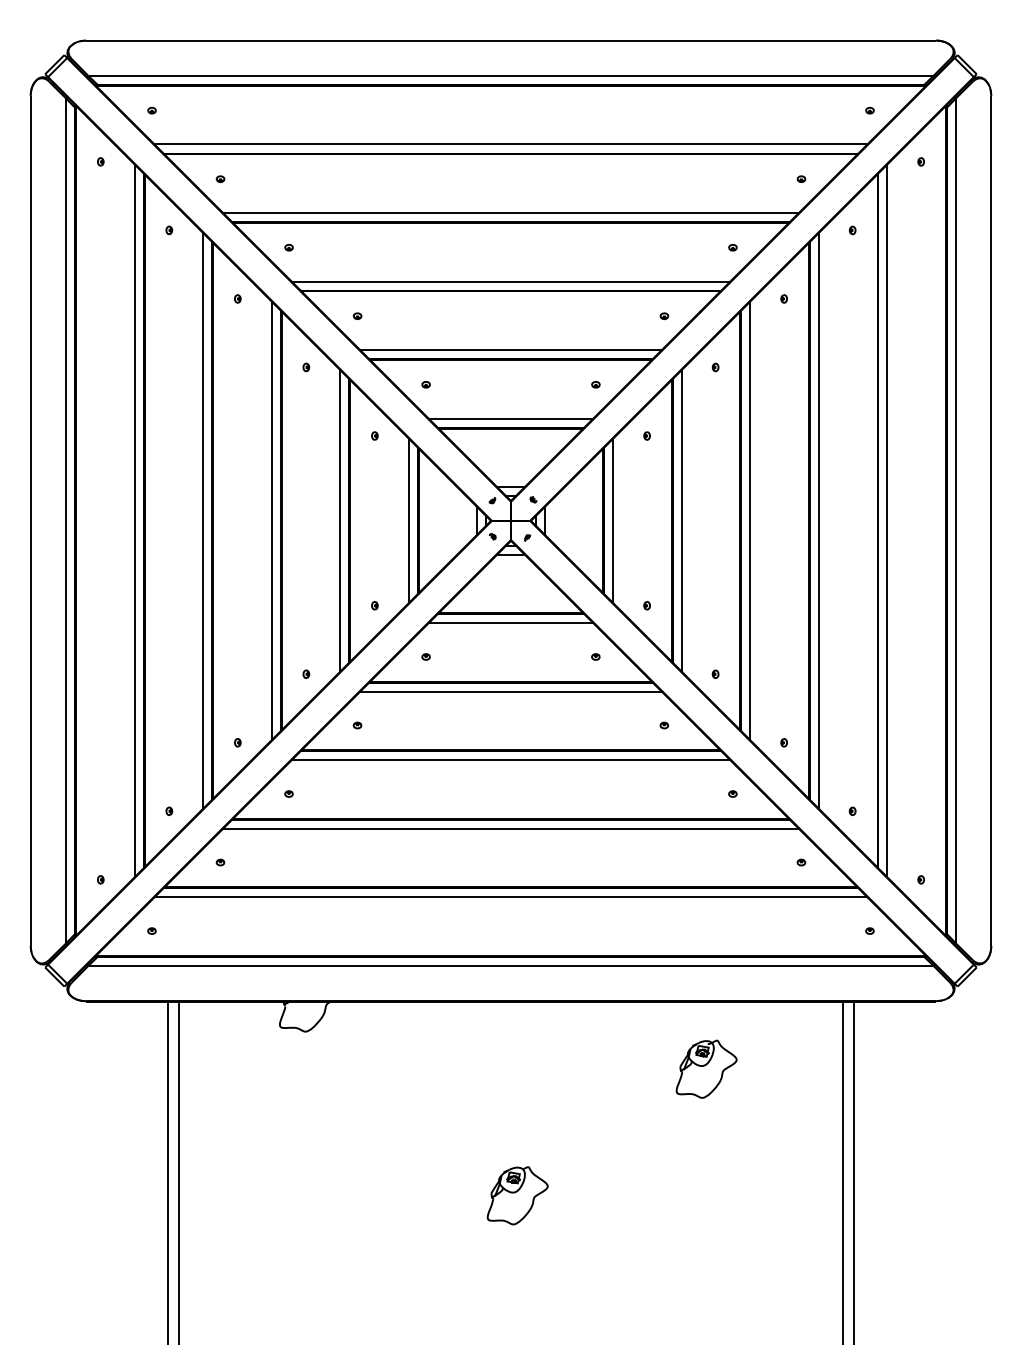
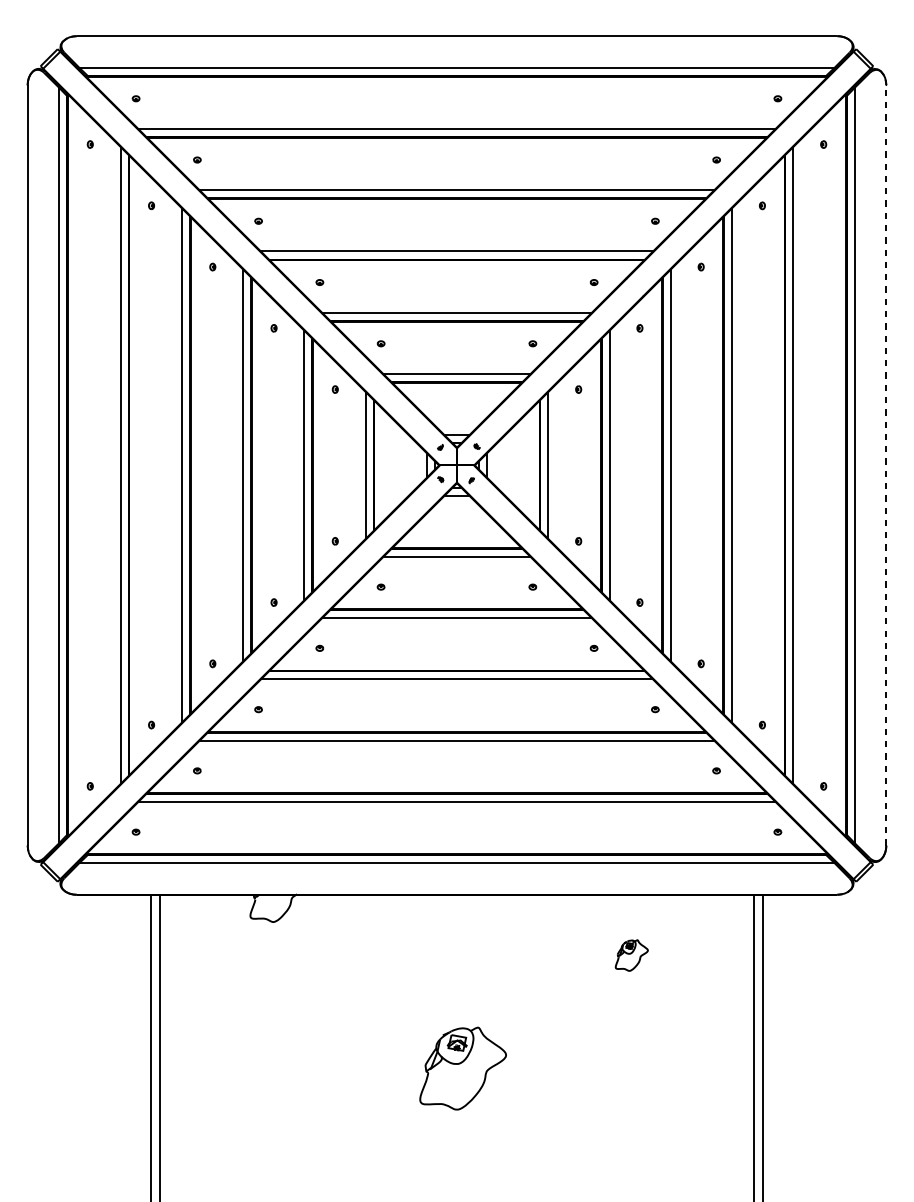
line: (991, 520) -> (886, 465), solid -> dashed
part: (706, 1068) -> (631, 954), size x0.6
part: (517, 1195) -> (462, 1068), size x1.6

